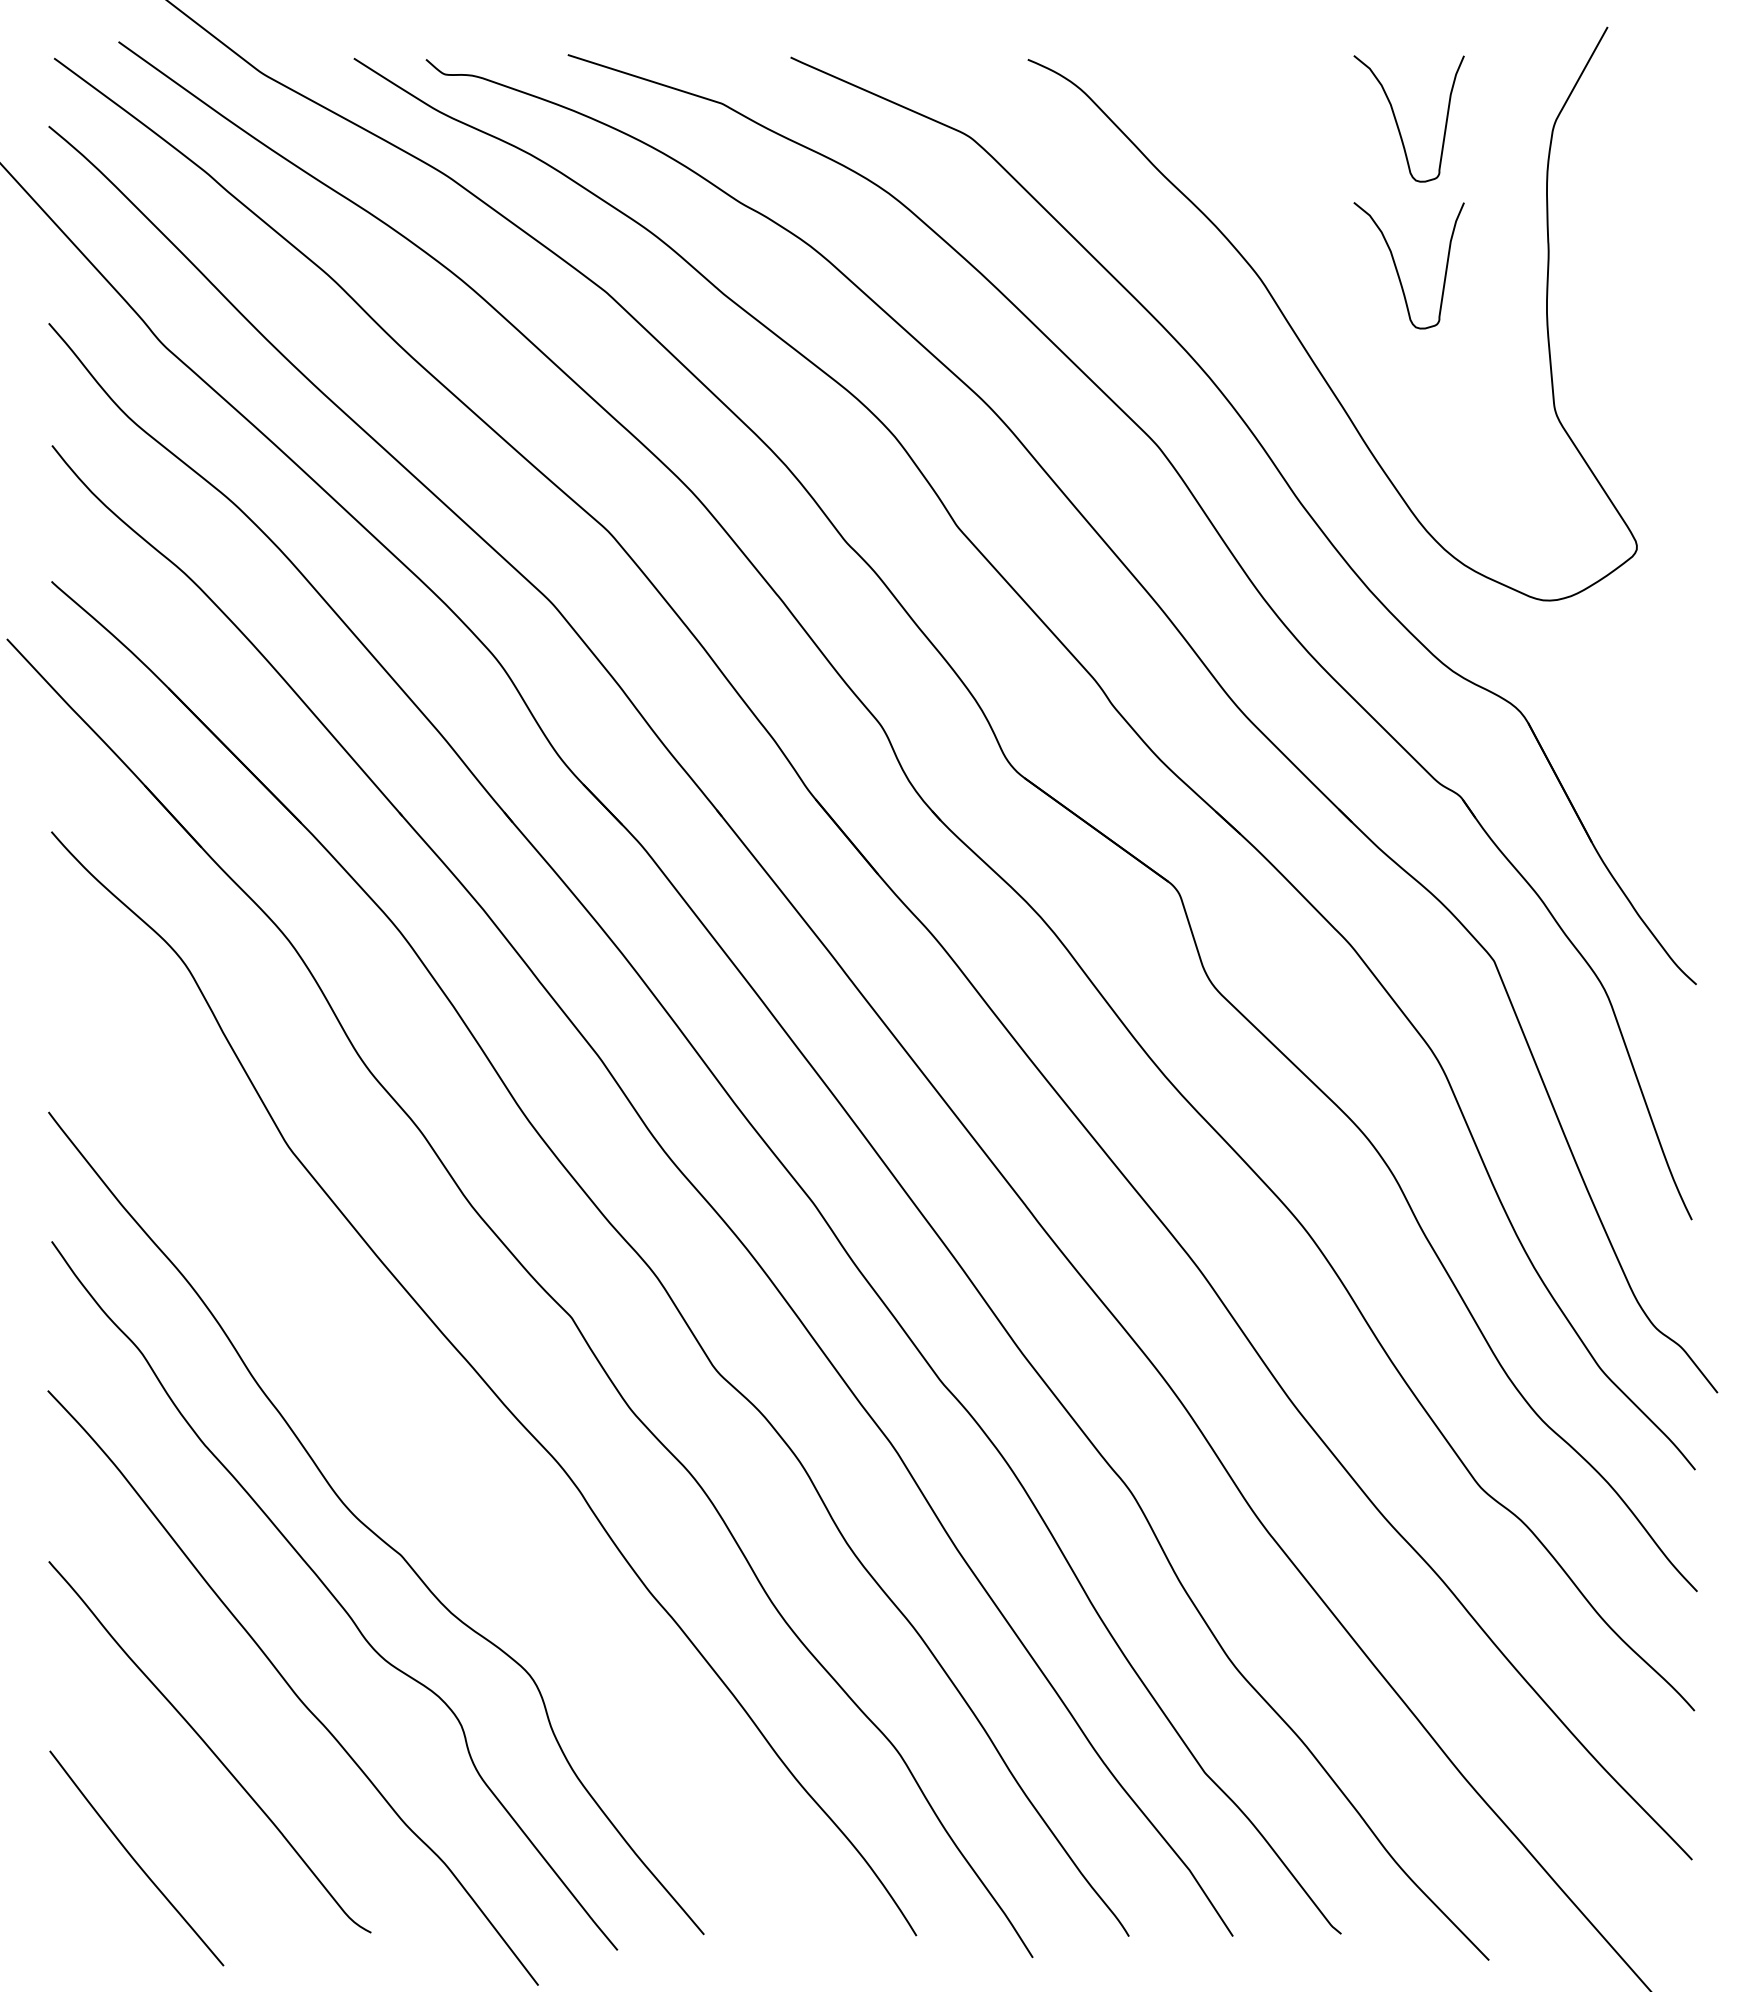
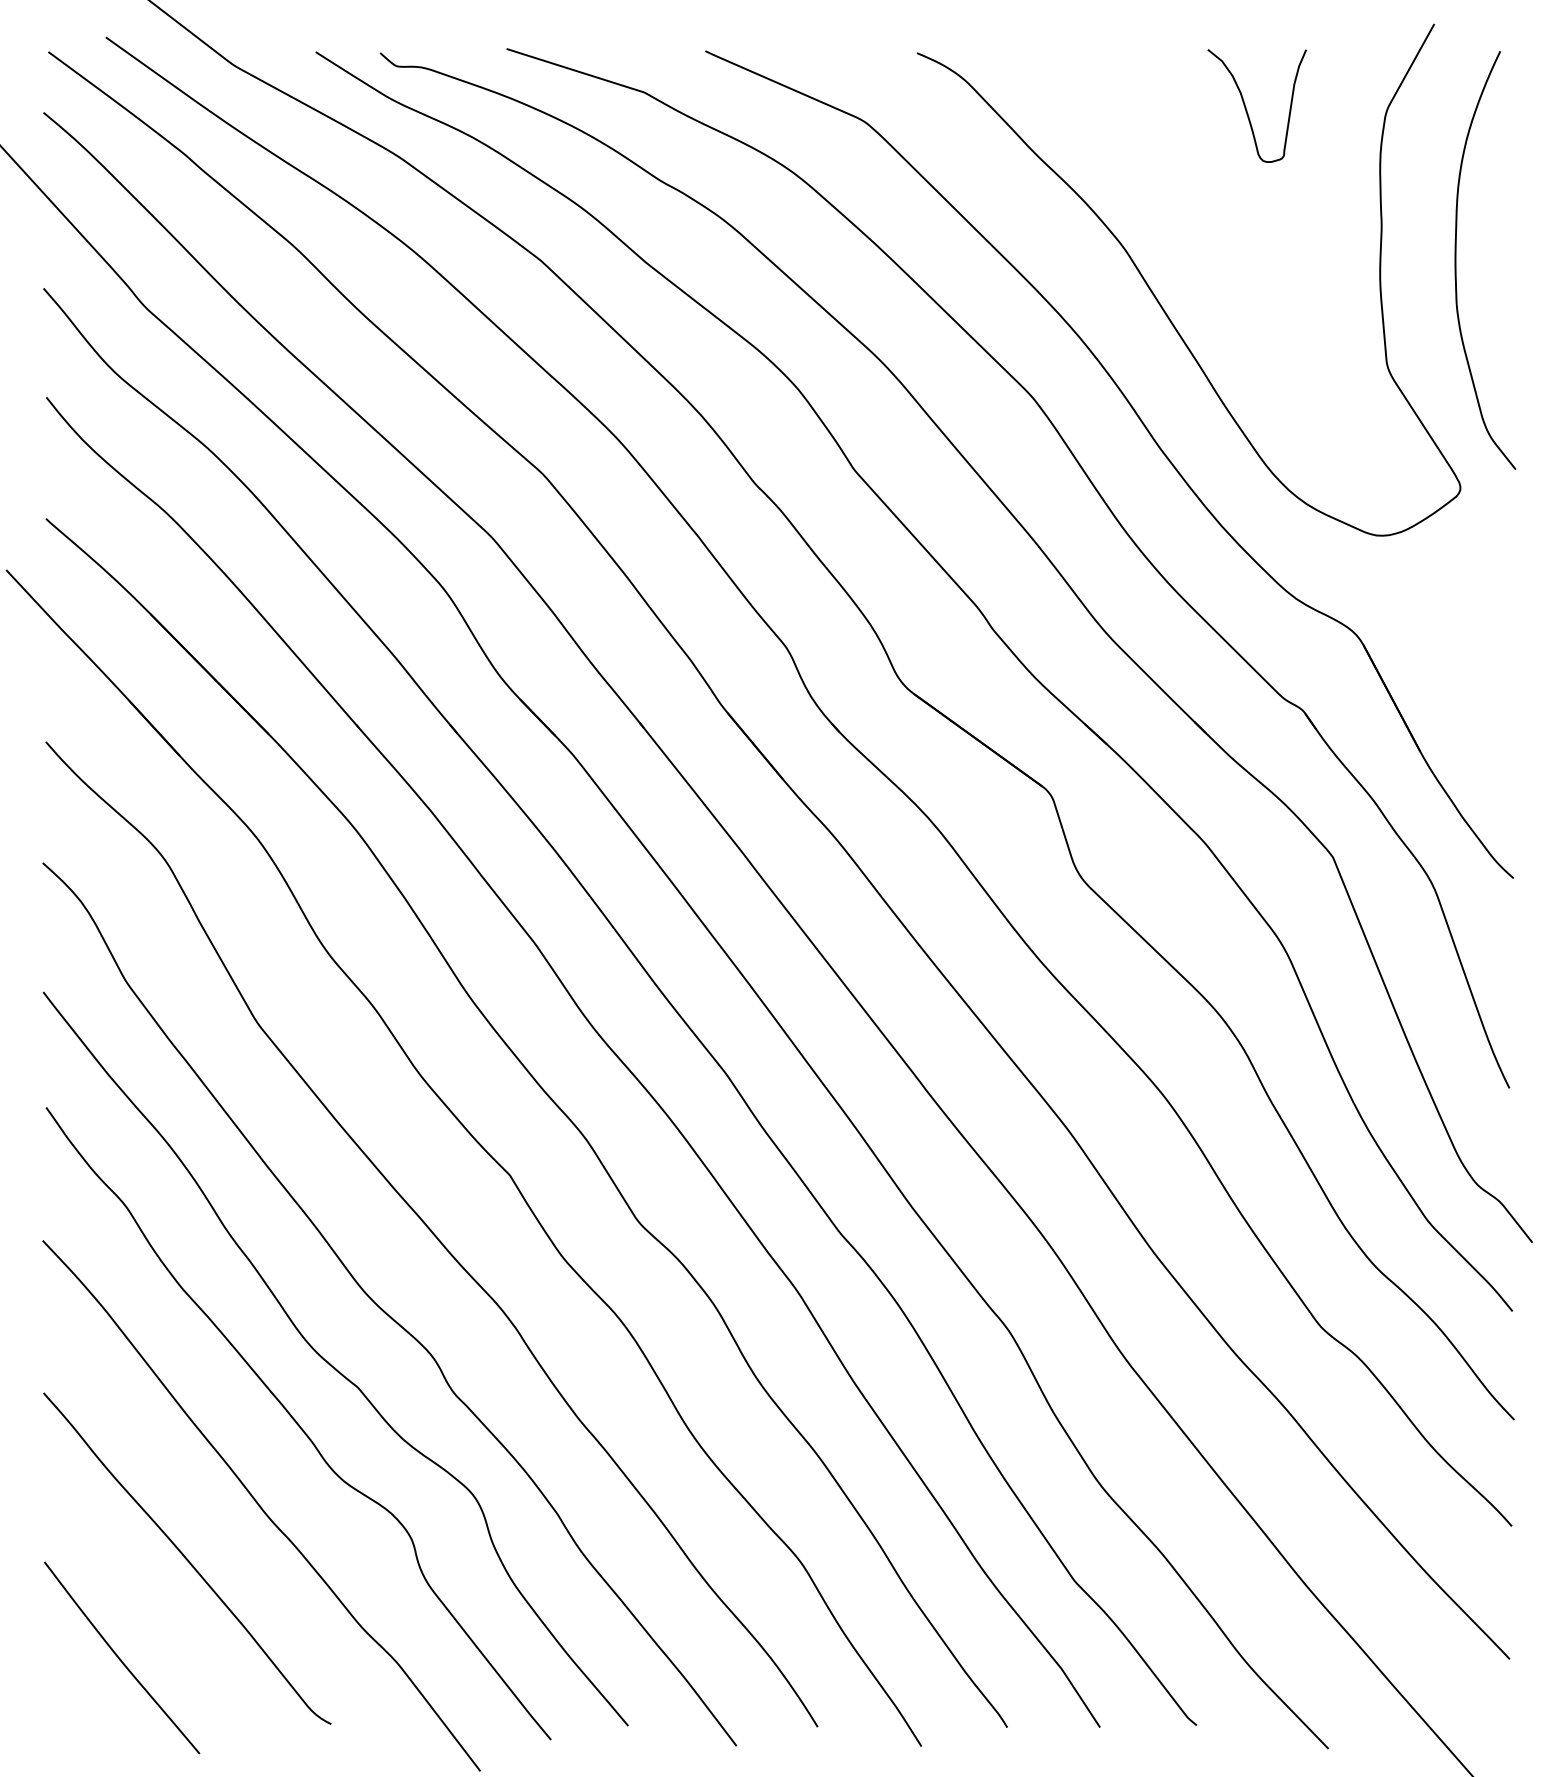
curve: (1397, 267) -> (1246, 238), removed
curve: (1632, 292) -> (1456, 260), added
curve: (429, 1467) -> (383, 1309), added

